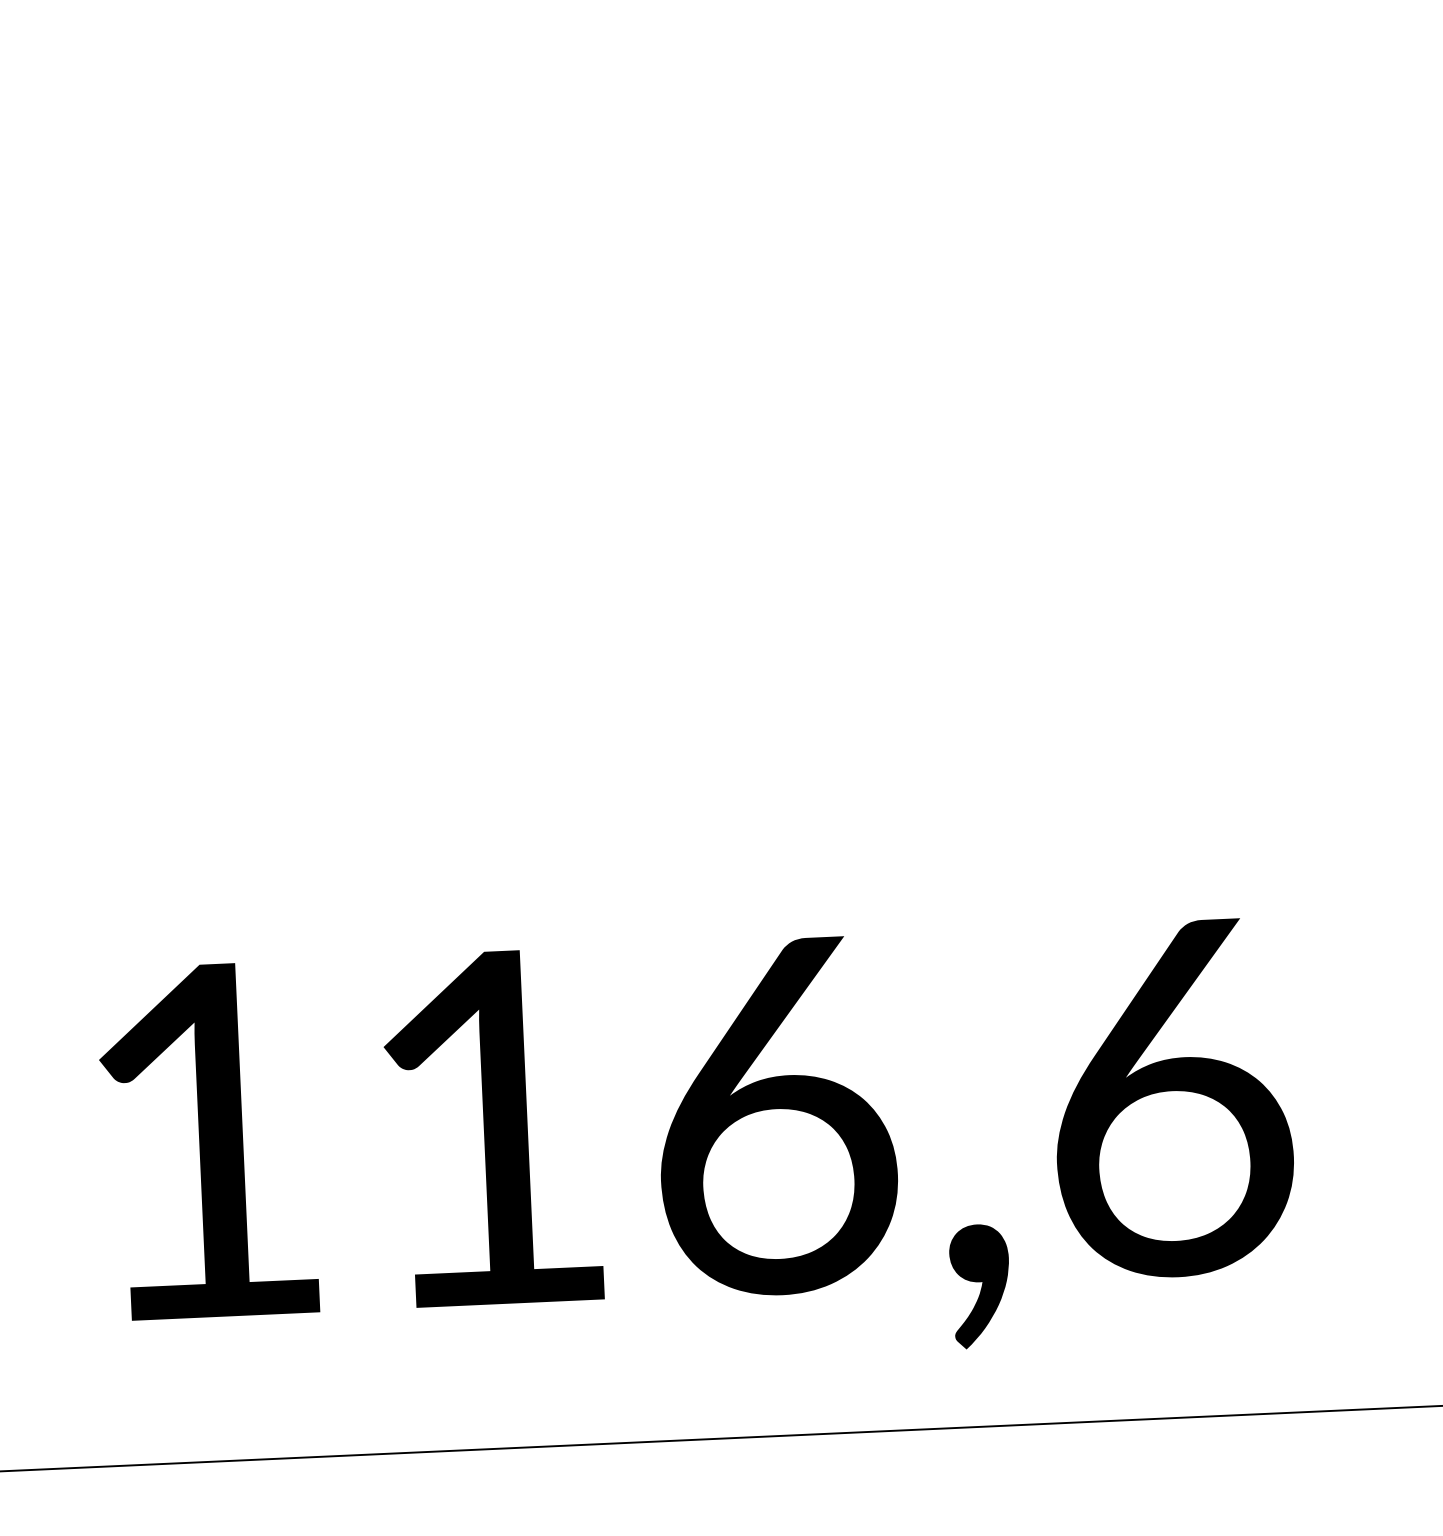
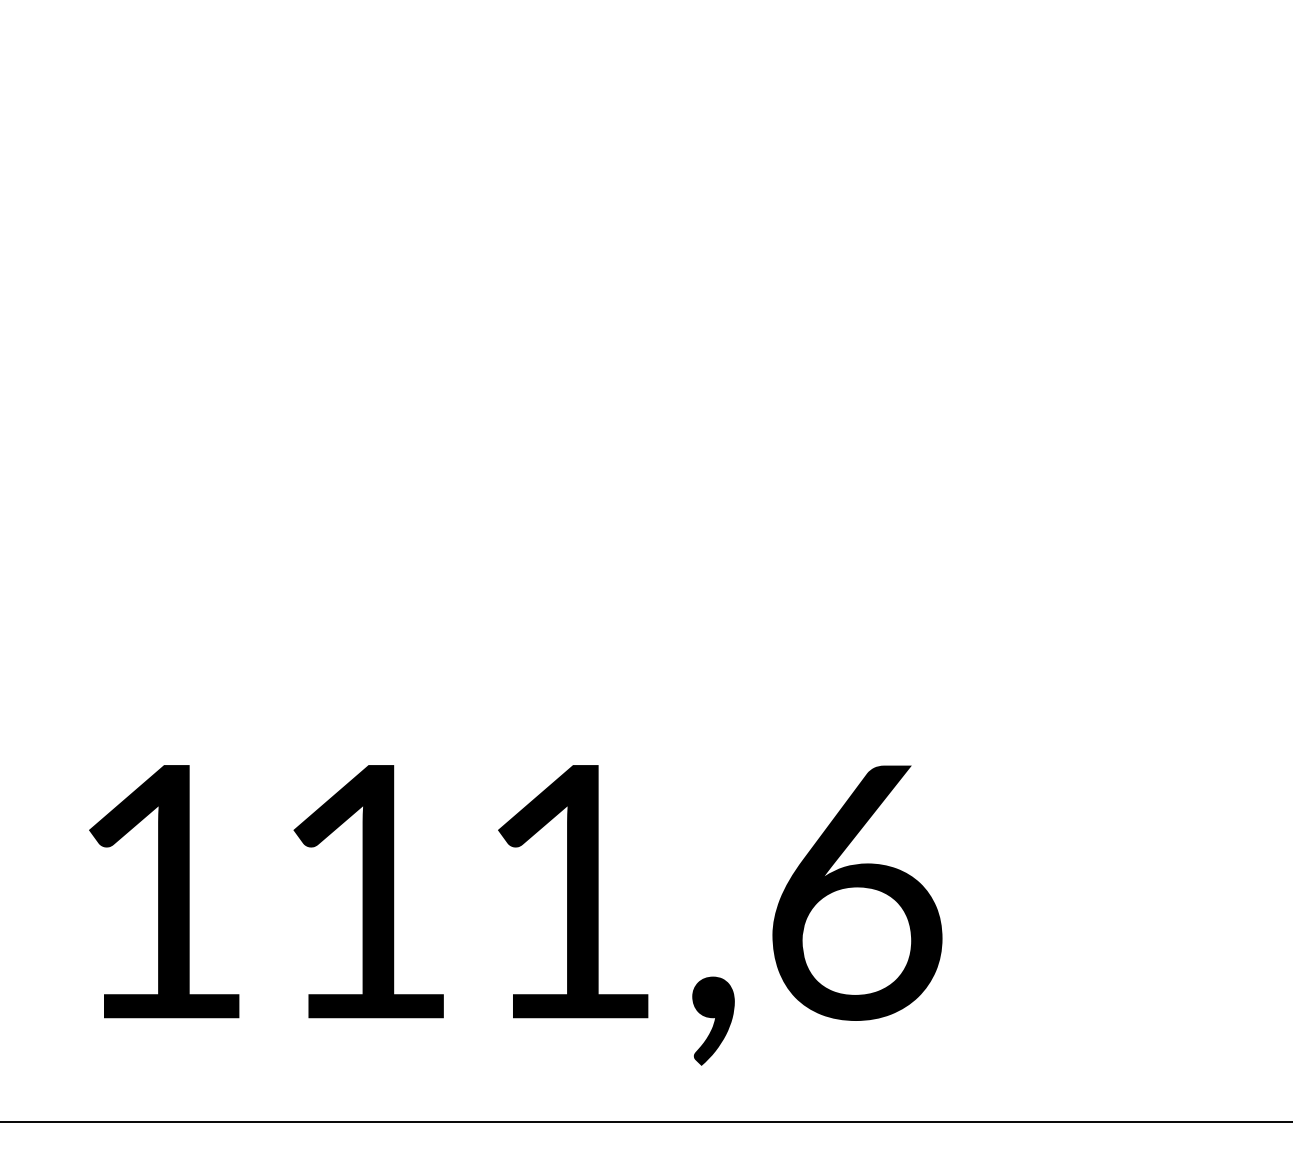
text: (775, 1116) -> (572, 892), 116,6 -> 111,6

